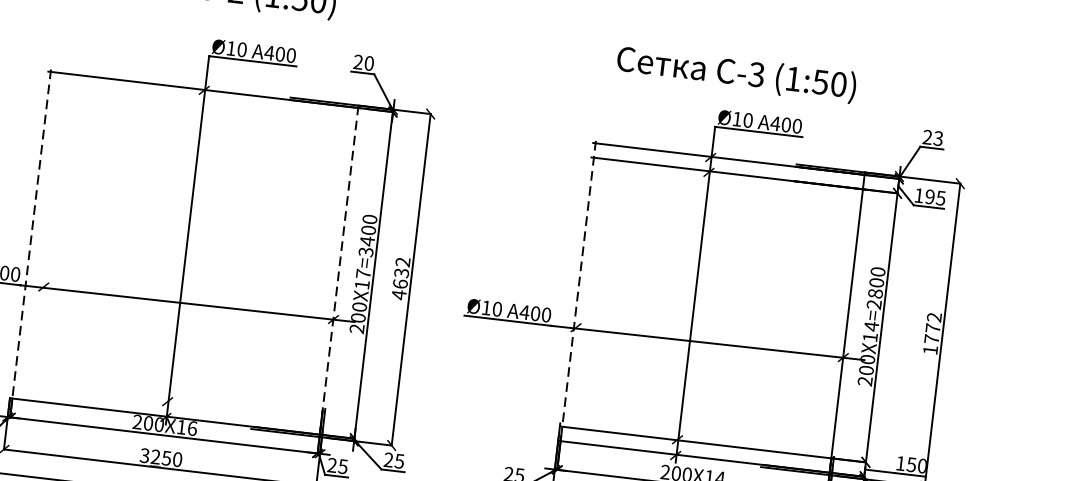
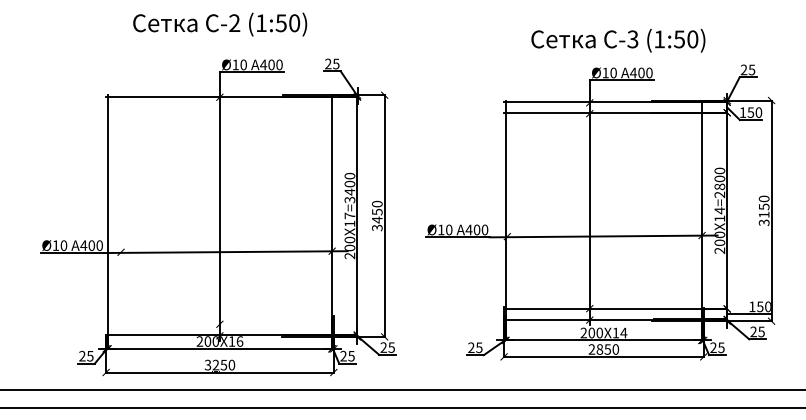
text: (369, 62) -> (336, 63), 20 -> 25
text: (736, 73) -> (618, 40), moved
text: (939, 138) -> (752, 69), 23 -> 25
text: (934, 197) -> (754, 112), 195 -> 150
line: (30, 235) -> (107, 216), dashed -> solid
line: (339, 271) -> (332, 216), dashed -> solid
text: (401, 277) -> (377, 215), 4632 -> 3450
line: (577, 292) -> (505, 211), dashed -> solid
text: (931, 333) -> (763, 210), 1772 -> 3150

